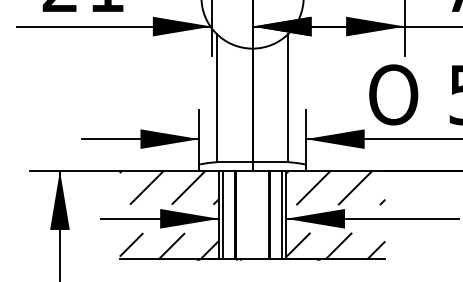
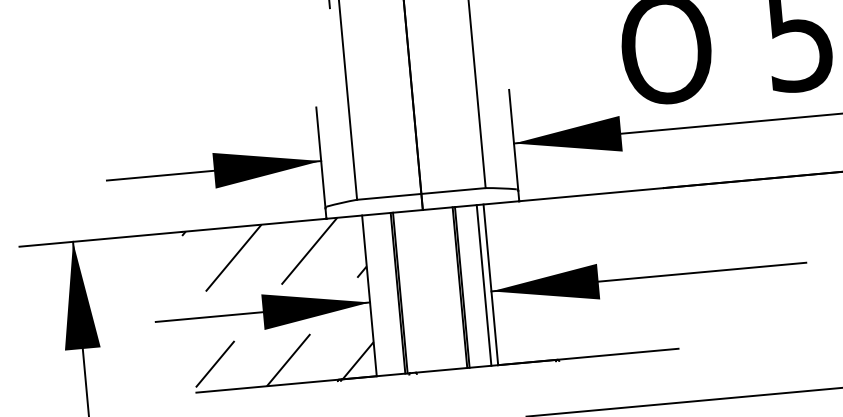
hatch: (335, 187) -> (576, 226), removed
line: (222, 214) -> (375, 294), removed
hatch: (335, 245) -> (585, 331), removed

